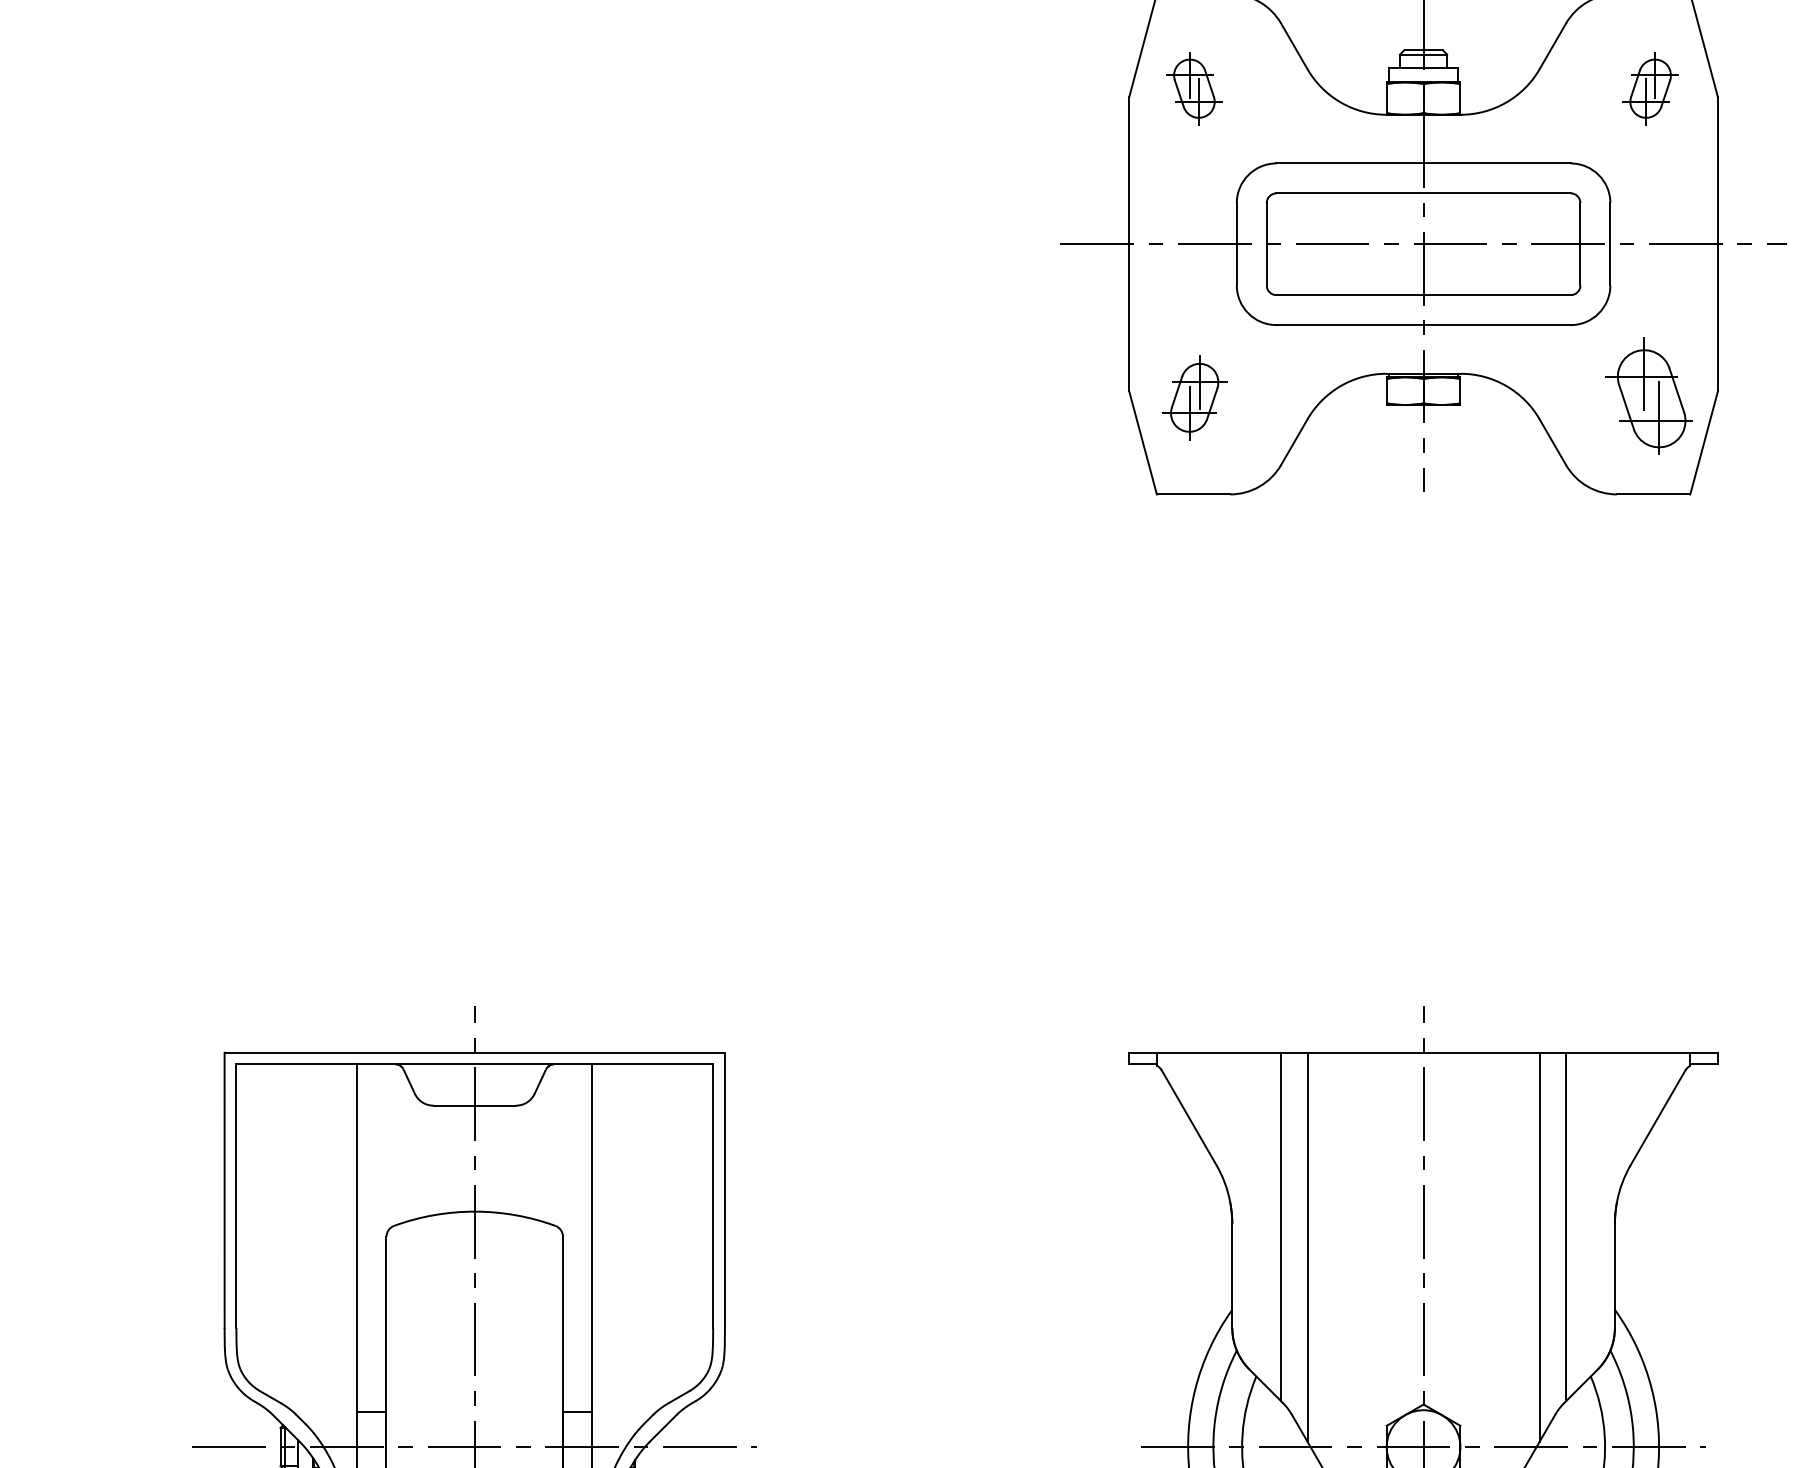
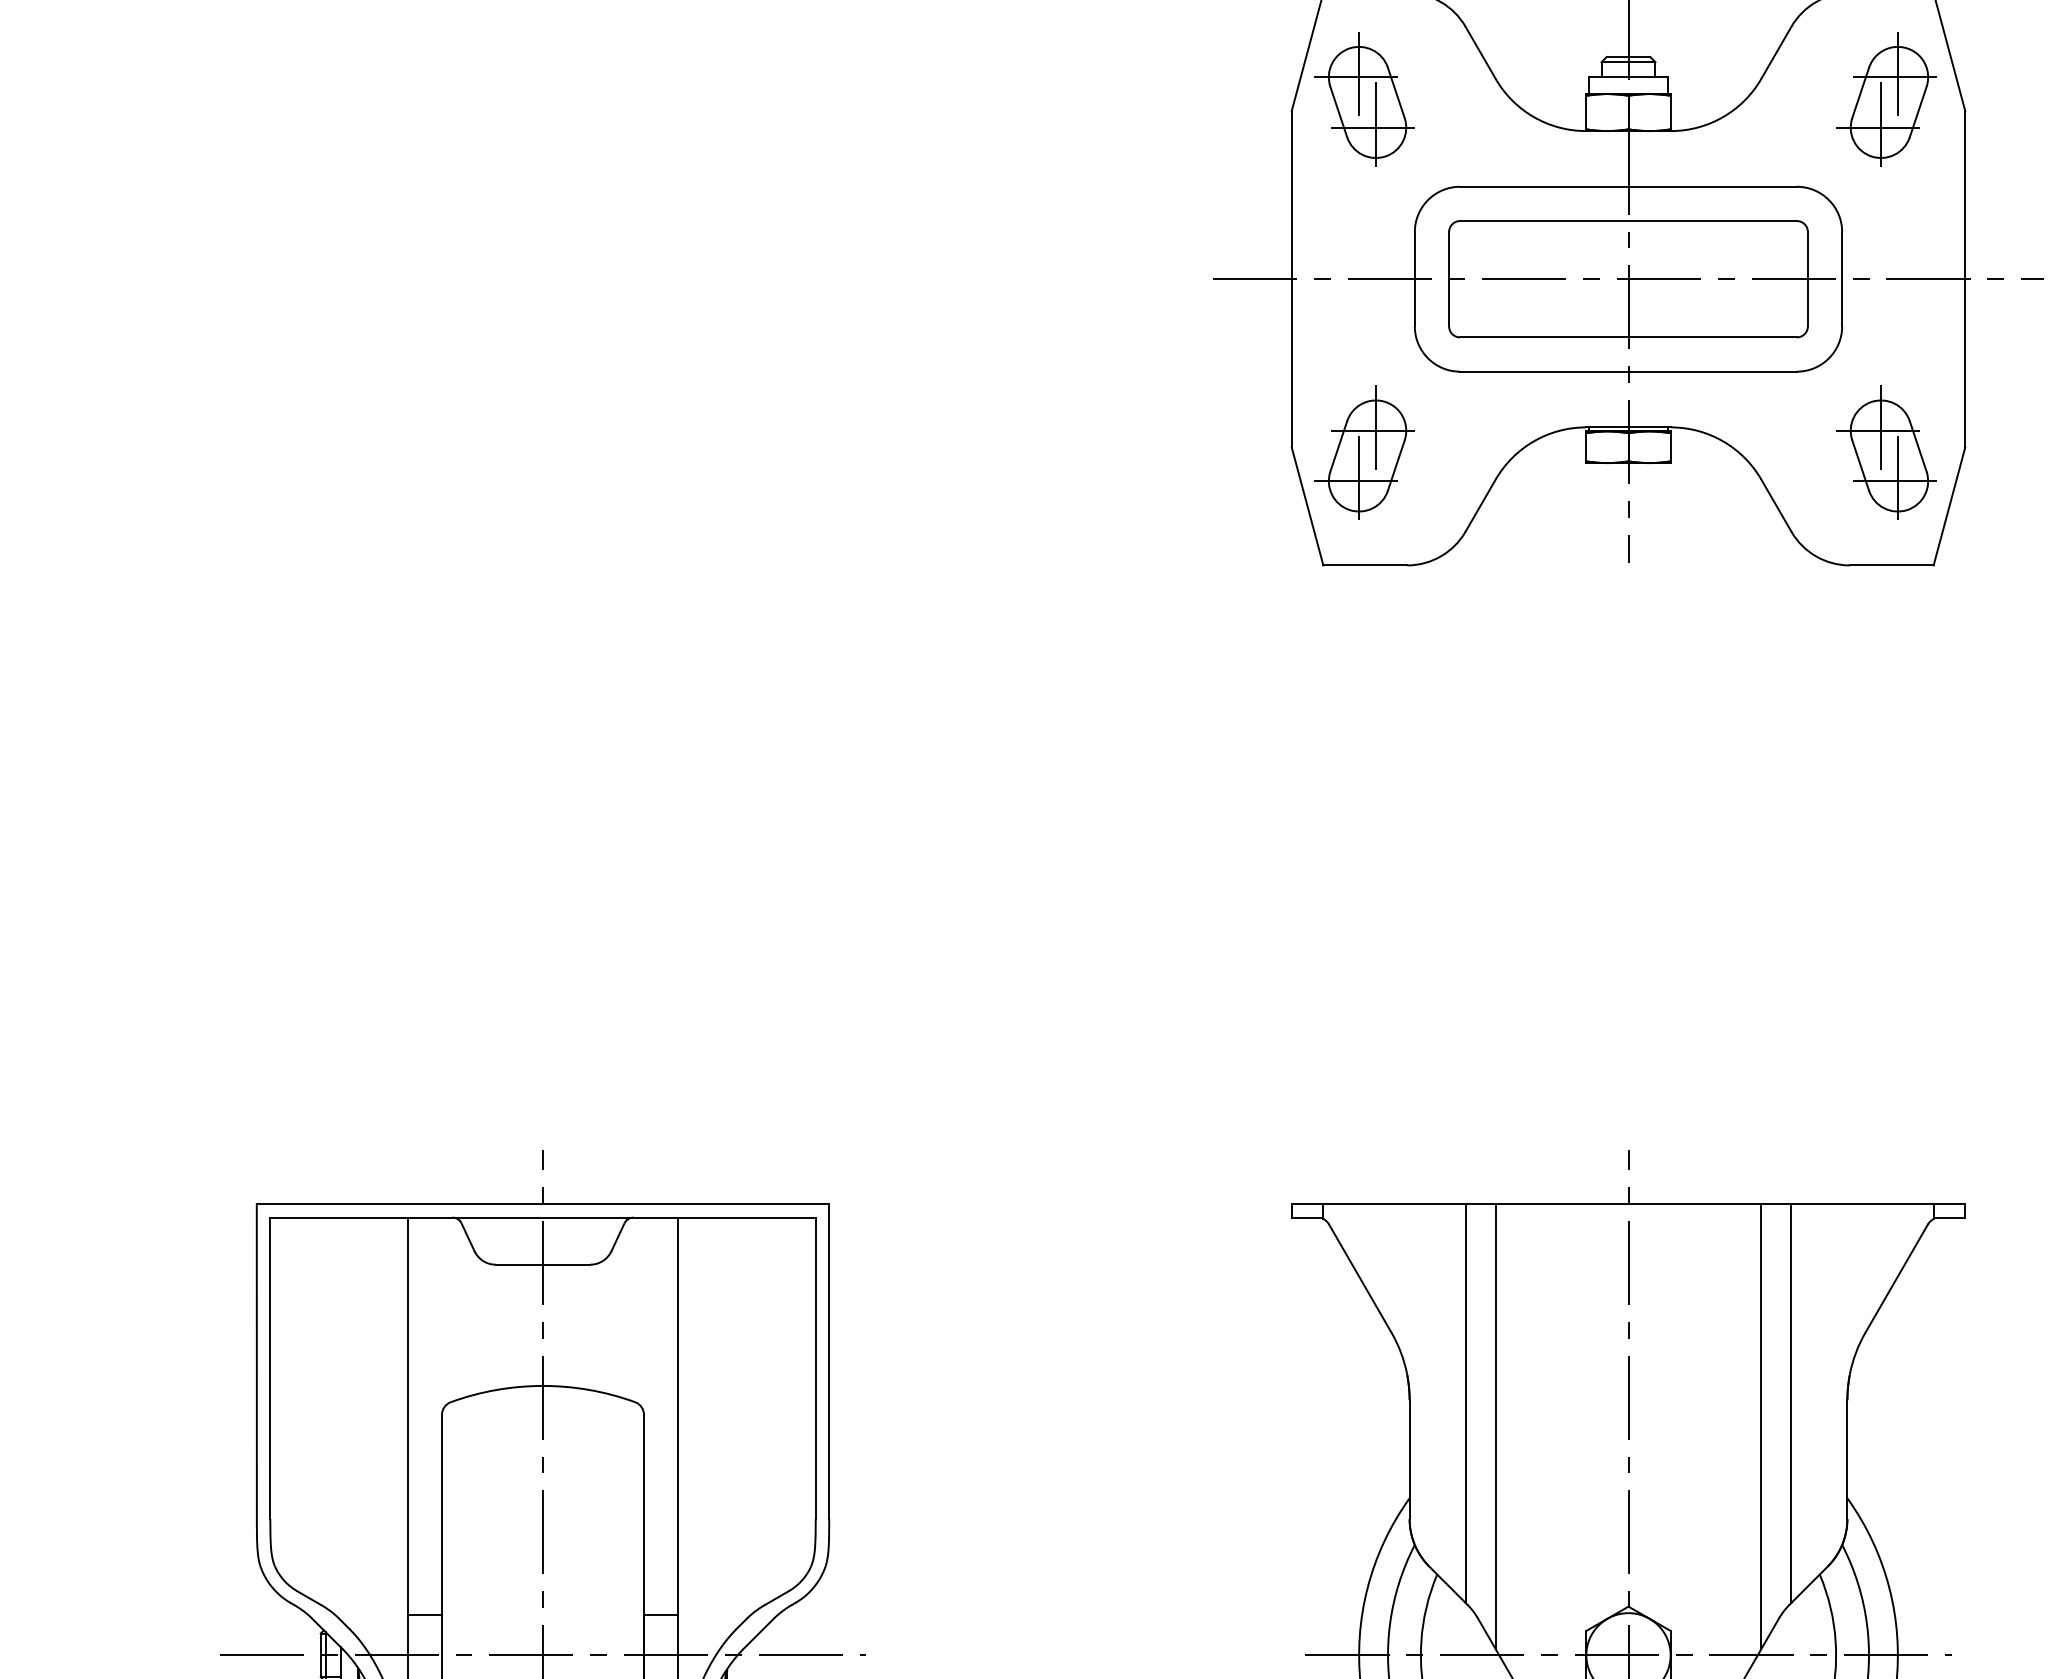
part: (1192, 87) -> (1364, 99), size x1.67
part: (1649, 87) -> (1886, 99), size x1.67
part: (1192, 395) -> (1364, 452), size x1.43

